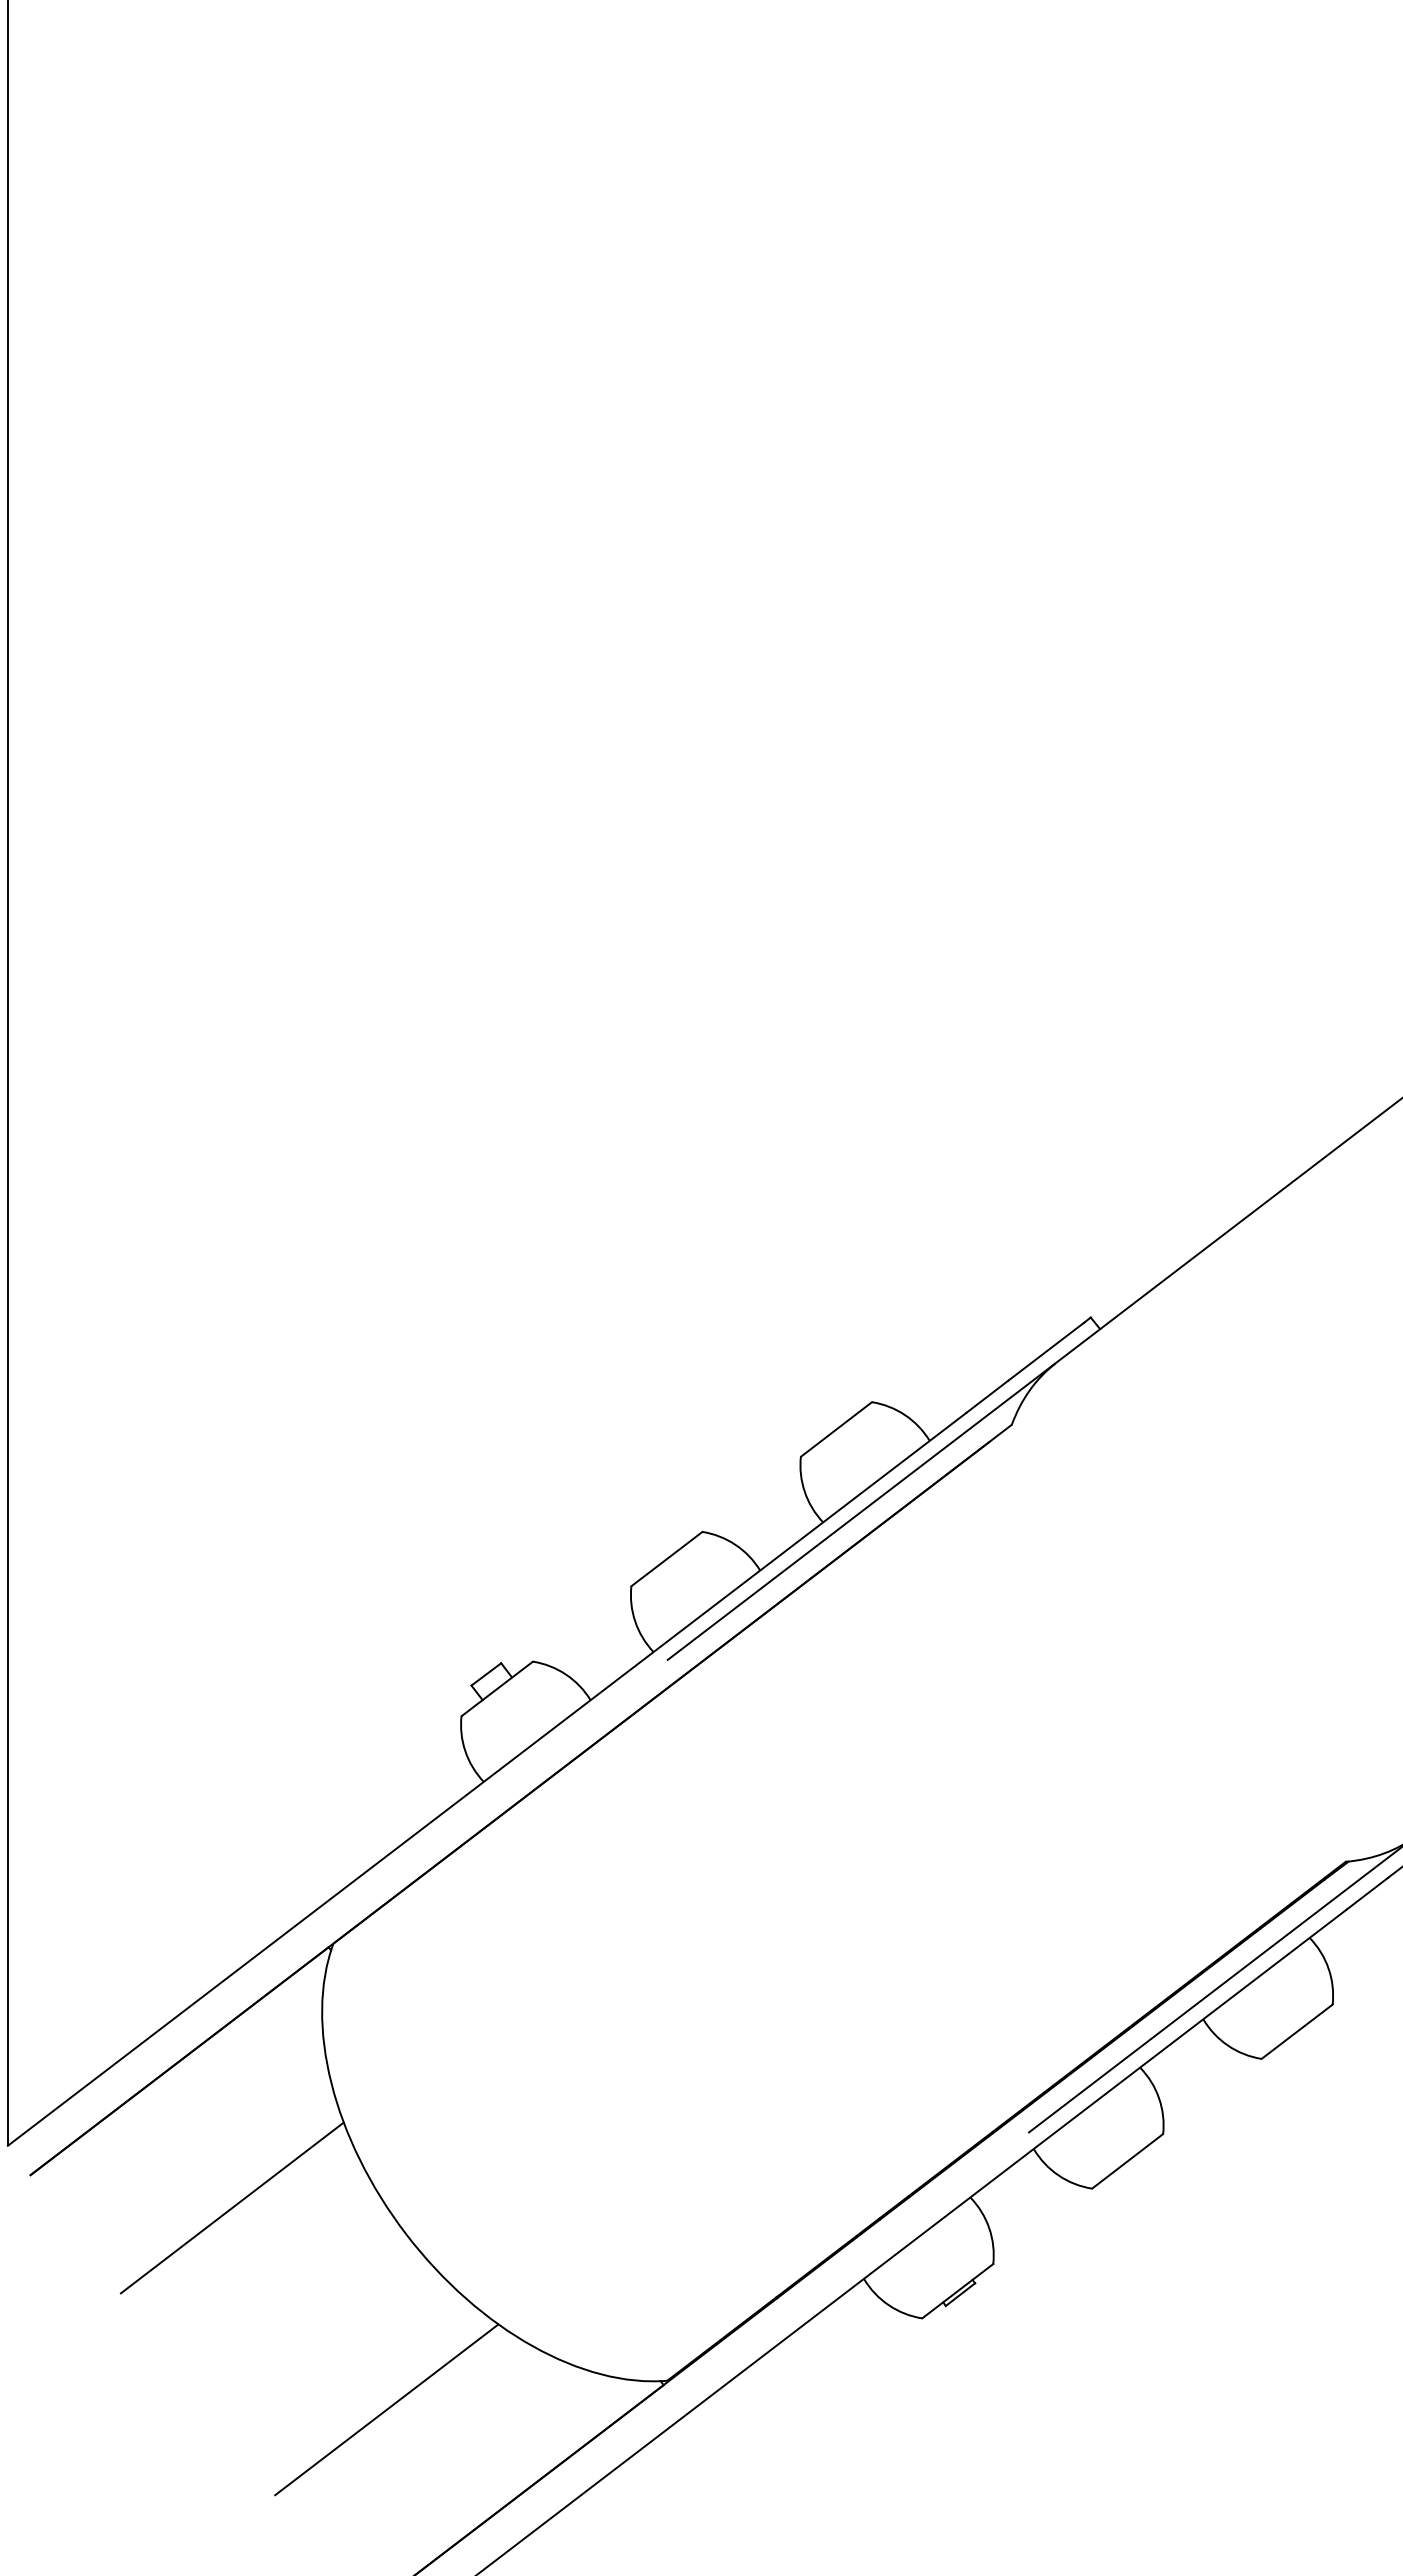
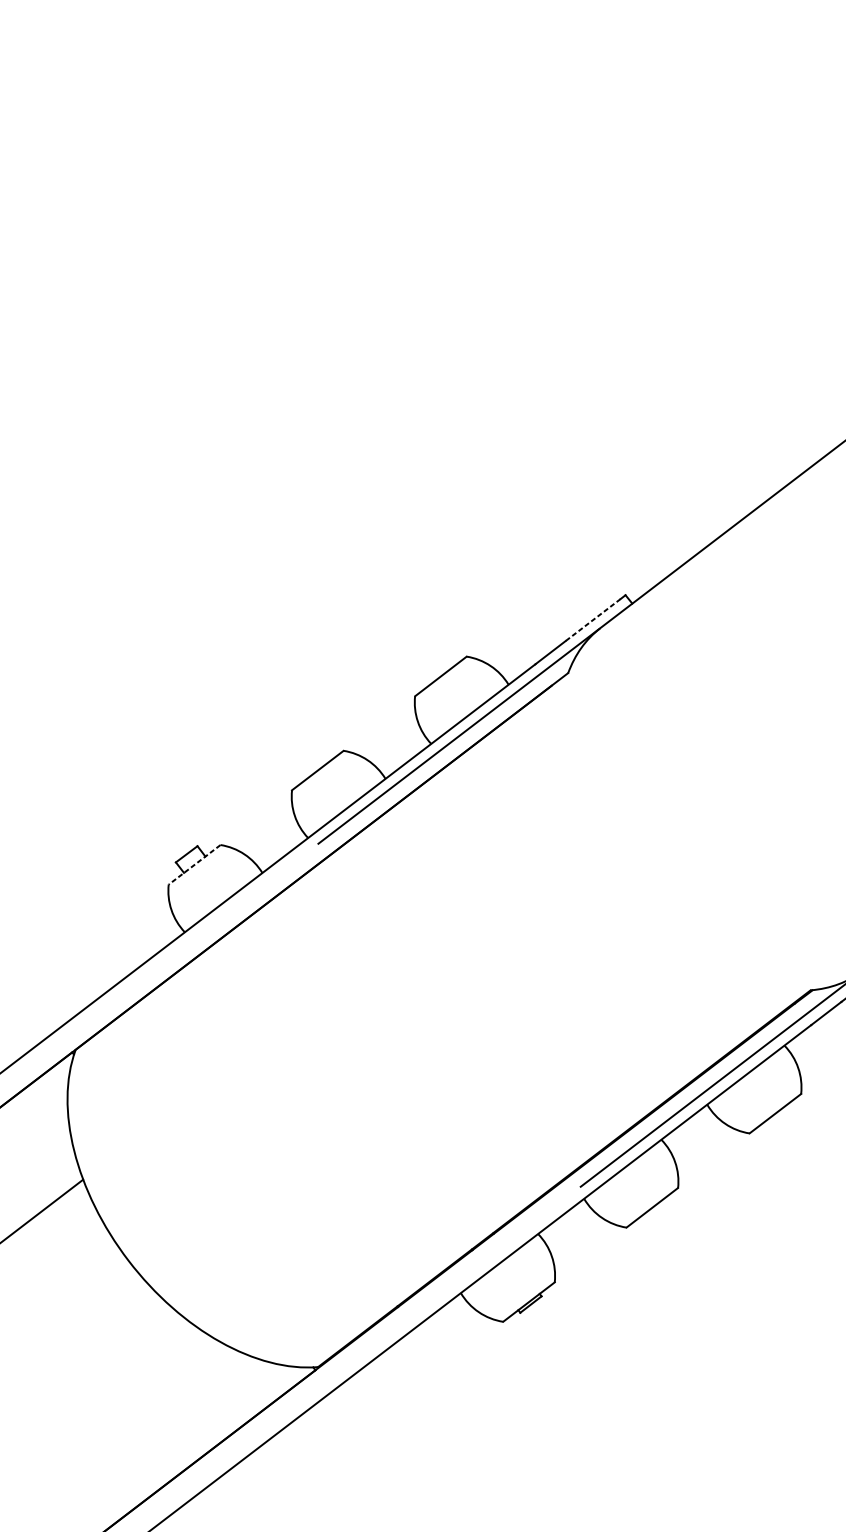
line: (1046, 1351) -> (593, 619), solid -> dashed
line: (497, 1688) -> (194, 864), solid -> dashed
line: (386, 2409) -> (114, 1387), removed

